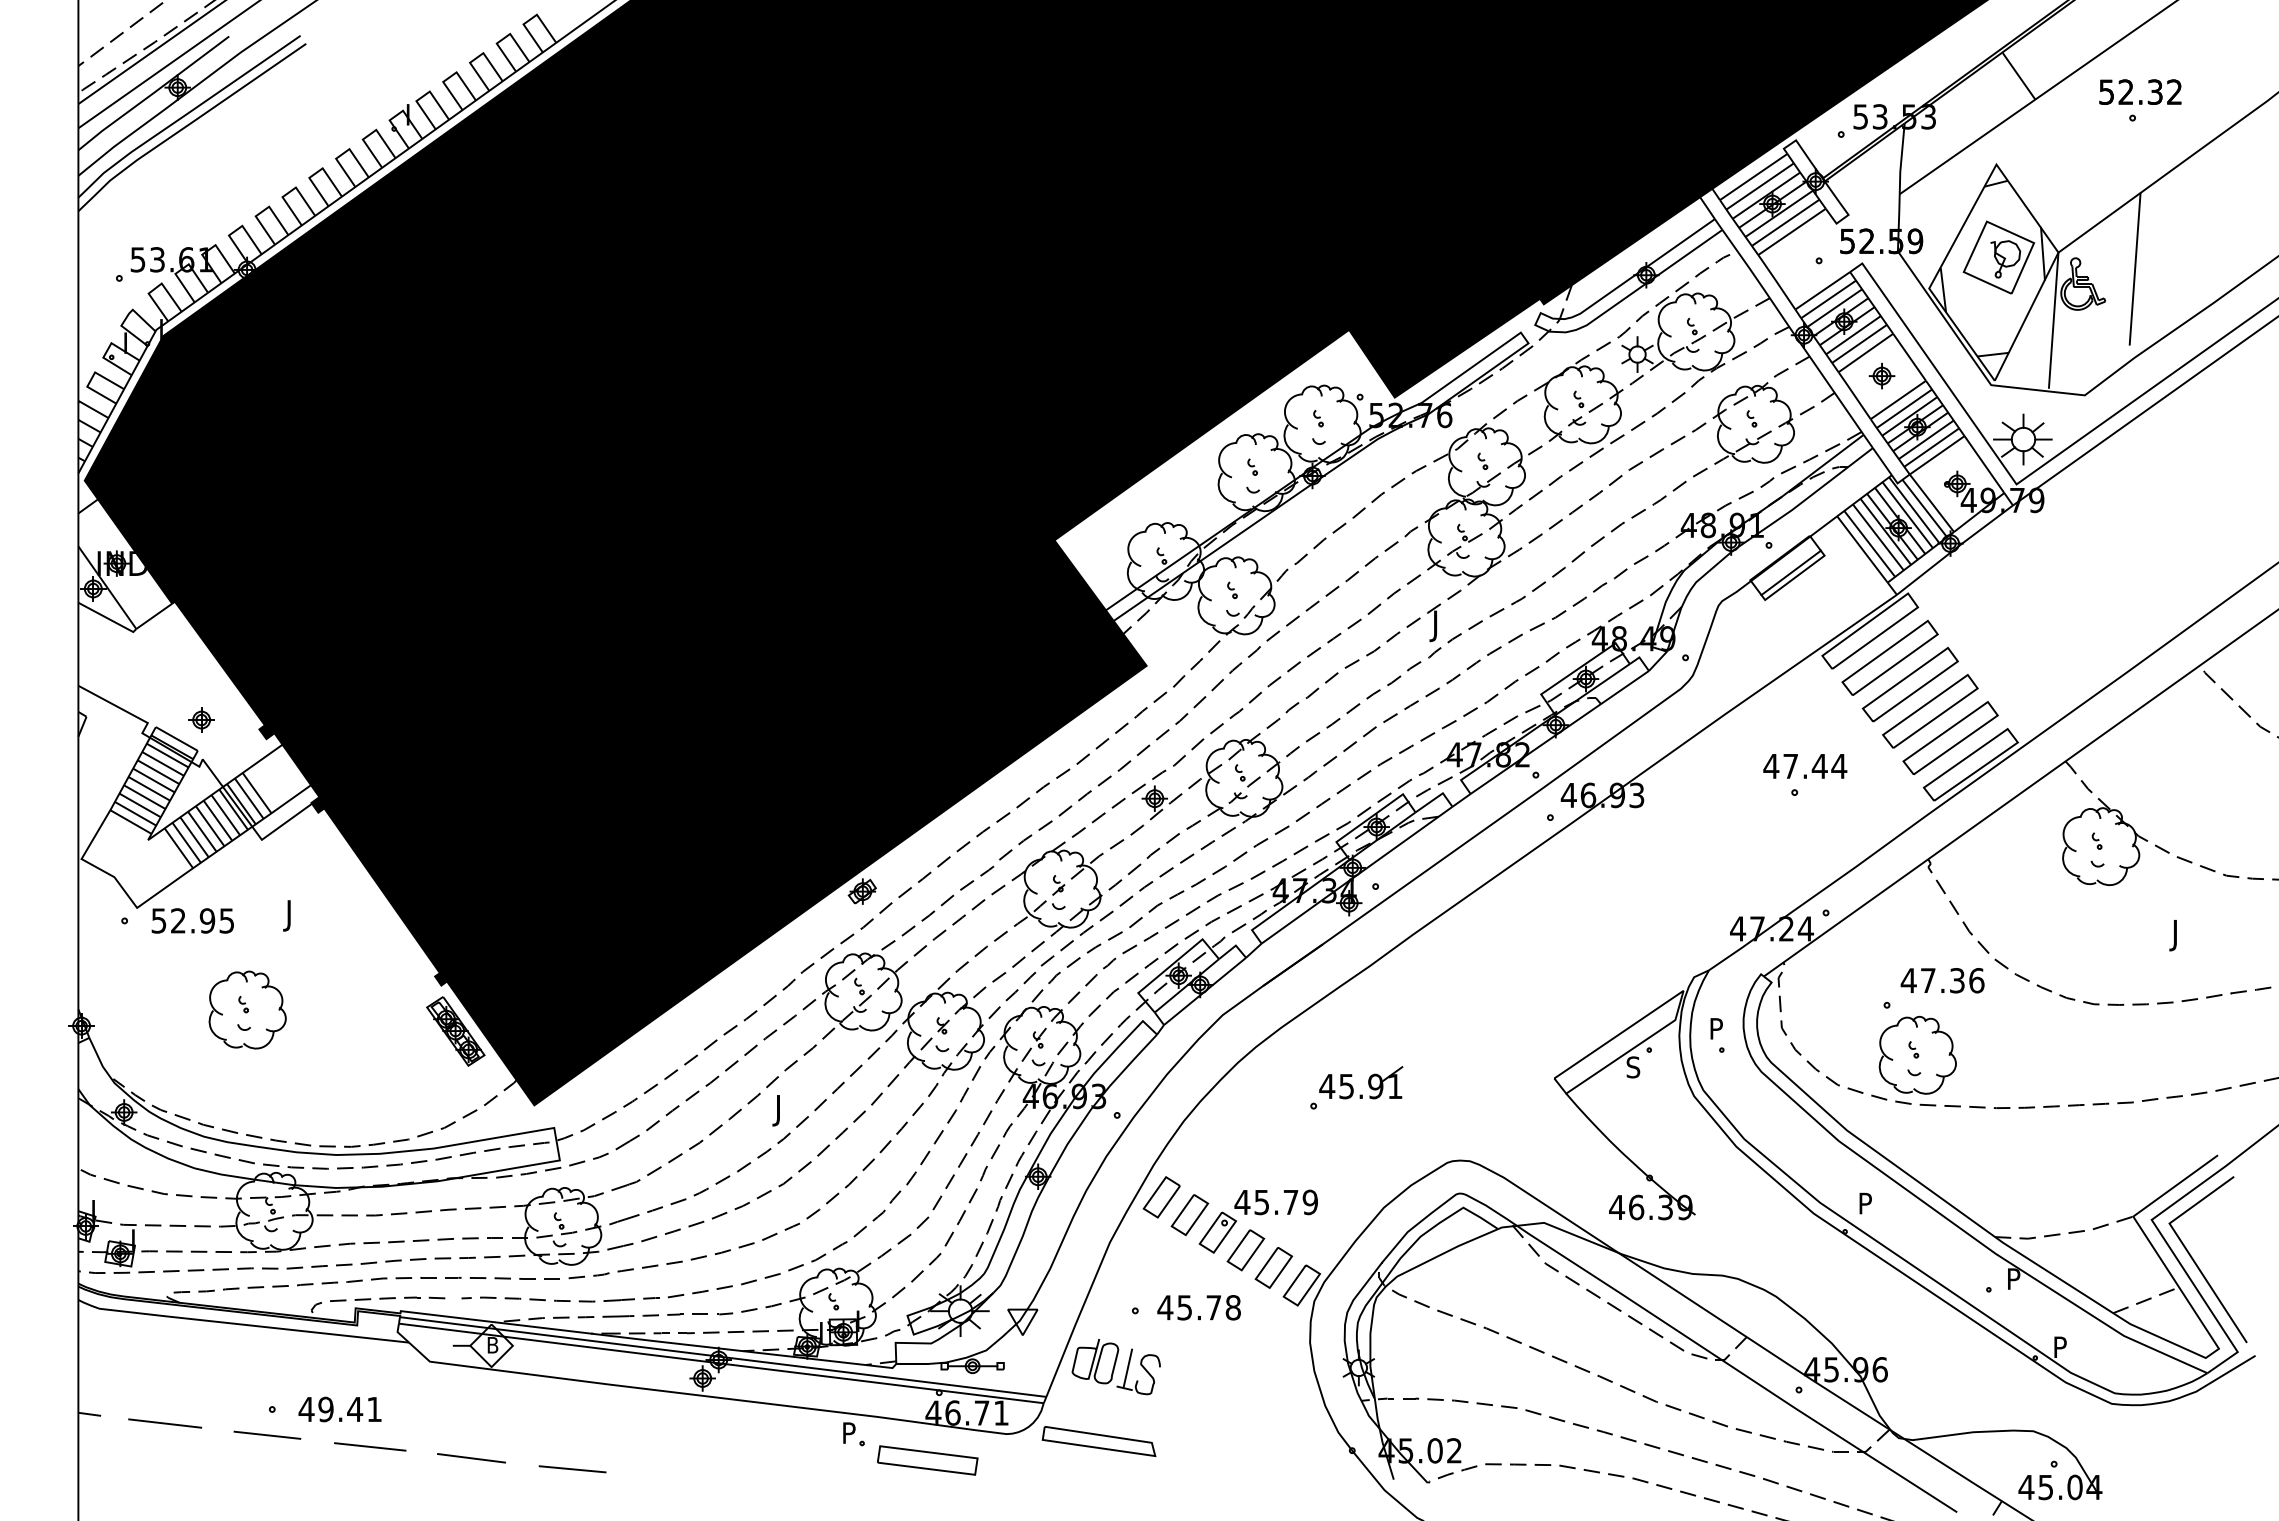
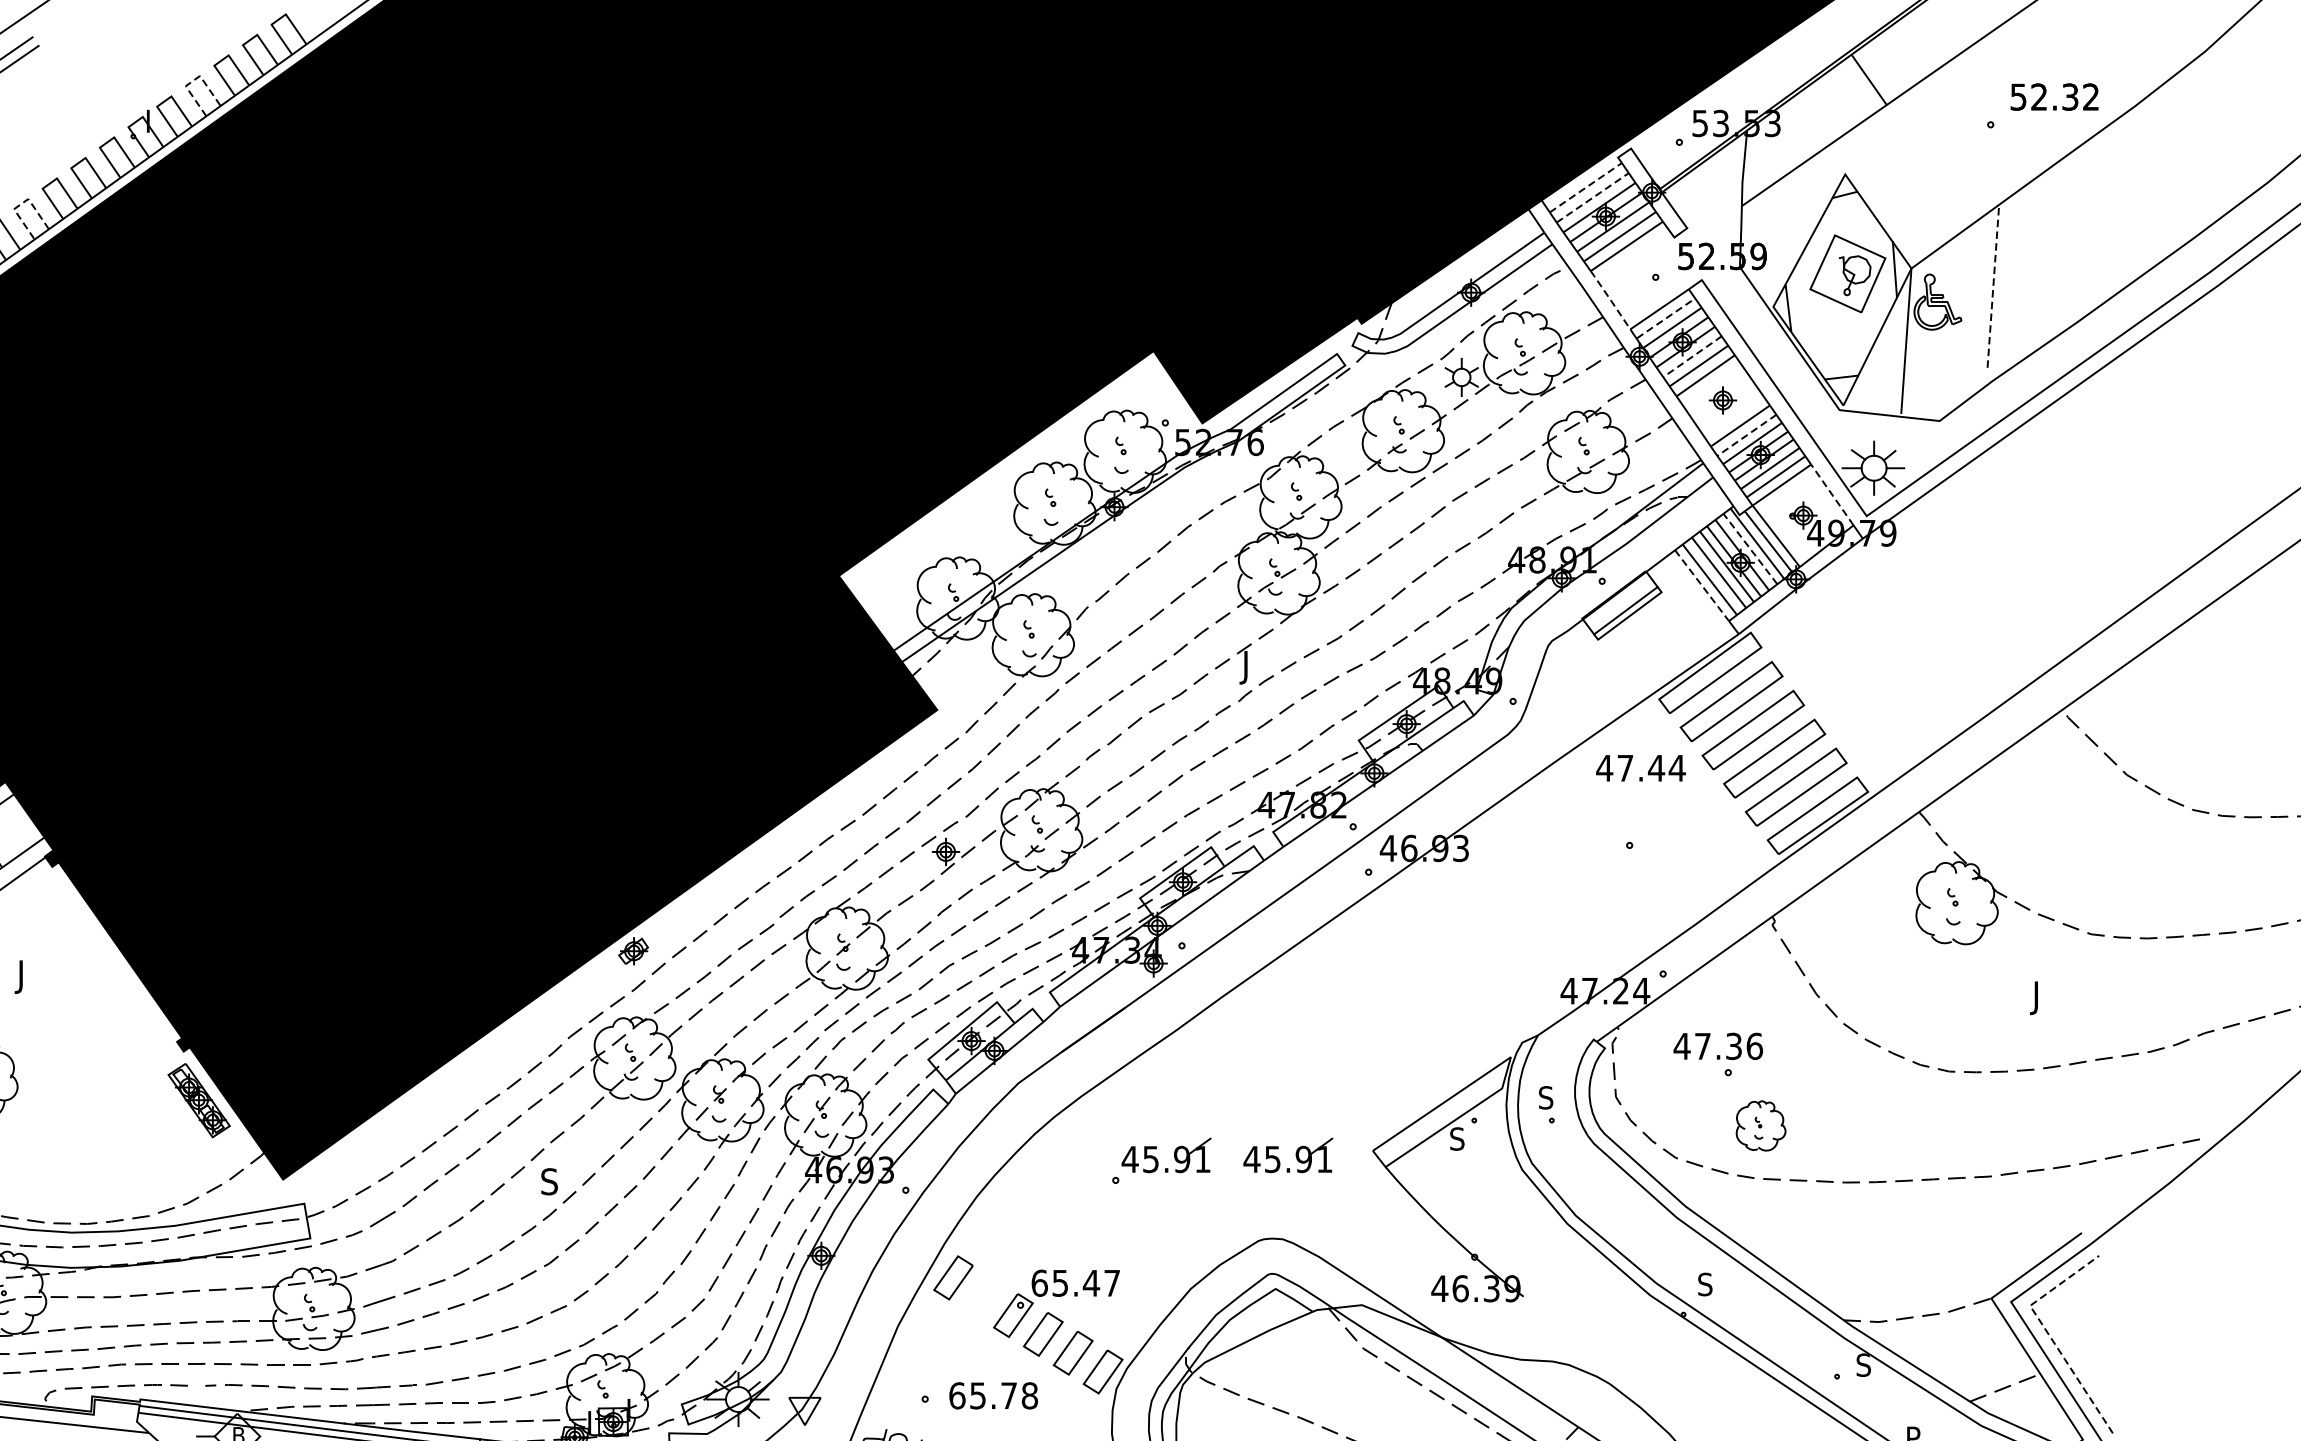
line: (450, 76) -> (193, 80), solid -> dashed
text: (2140, 91) -> (2054, 96), moved
line: (1753, 177) -> (1585, 188), solid -> dashed
line: (1760, 186) -> (1593, 197), solid -> dashed
line: (288, 192) -> (20, 204), solid -> dashed
line: (2135, 269) -> (1993, 286), solid -> dashed
line: (1776, 281) -> (1610, 299), solid -> dashed
line: (1828, 299) -> (1665, 318), solid -> dashed
line: (1853, 335) -> (1692, 357), solid -> dashed
line: (1904, 408) -> (1746, 435), solid -> dashed
line: (1984, 464) -> (1832, 494), solid -> dashed
line: (1907, 515) -> (1750, 549), solid -> dashed
line: (1862, 549) -> (1702, 585), solid -> dashed
text: (1805, 766) -> (1641, 768), moved
text: (1942, 980) -> (1718, 1046), moved
text: (1716, 1028) -> (1546, 1097), P -> S
part: (1917, 1054) -> (1760, 1125), size x0.6
part: (1482, 1082) -> (1296, 1155), added
text: (781, 1110) -> (547, 1185), J -> S
text: (1275, 1202) -> (1074, 1283), 45.79 -> 65.47
text: (1865, 1203) -> (1705, 1284), P -> S
part: (1189, 1214) -> (983, 1296), removed
line: (2186, 1249) -> (2048, 1333), solid -> dashed
text: (2013, 1279) -> (1863, 1365), P -> S
text: (1165, 1307) -> (957, 1395), 45.78 -> 65.78

